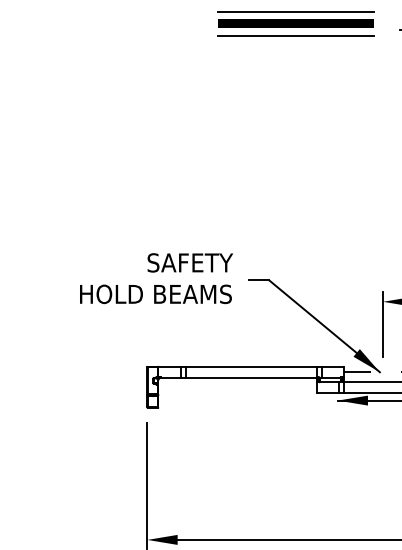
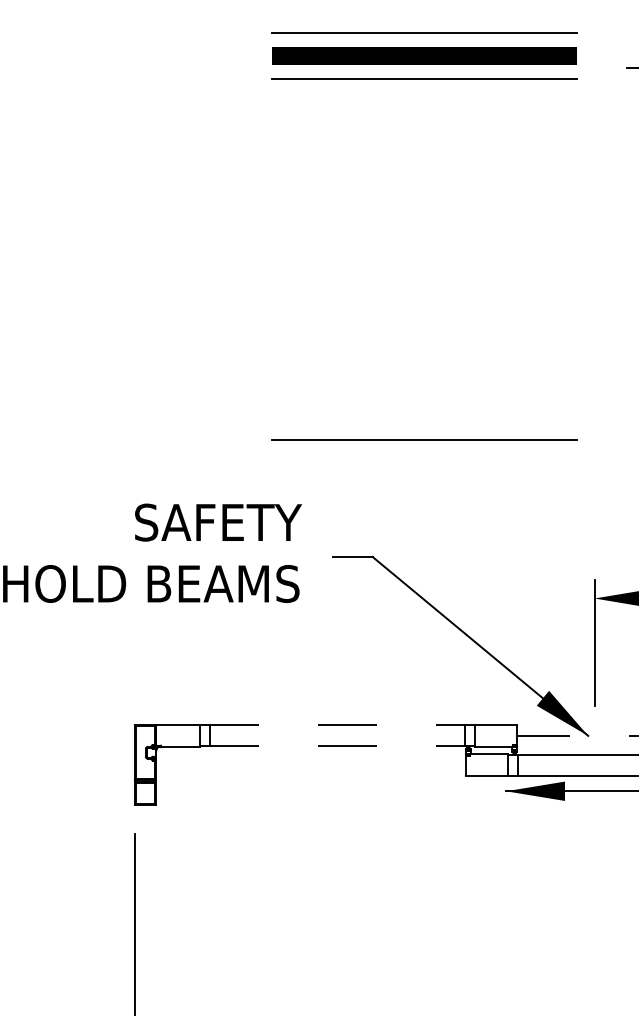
line: (295, 220) -> (423, 439), added
line: (251, 366) -> (337, 724), solid -> dashed
line: (251, 377) -> (337, 746), solid -> dashed

